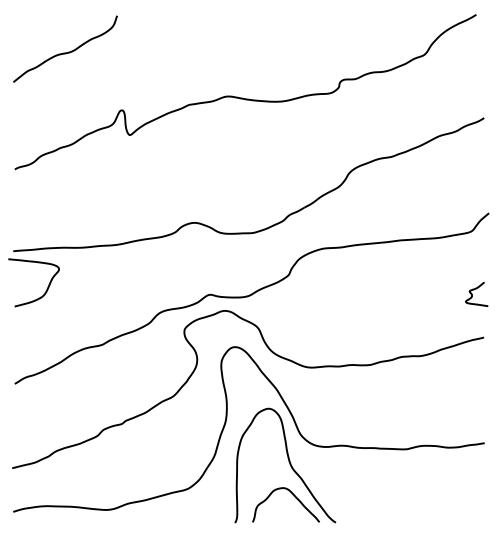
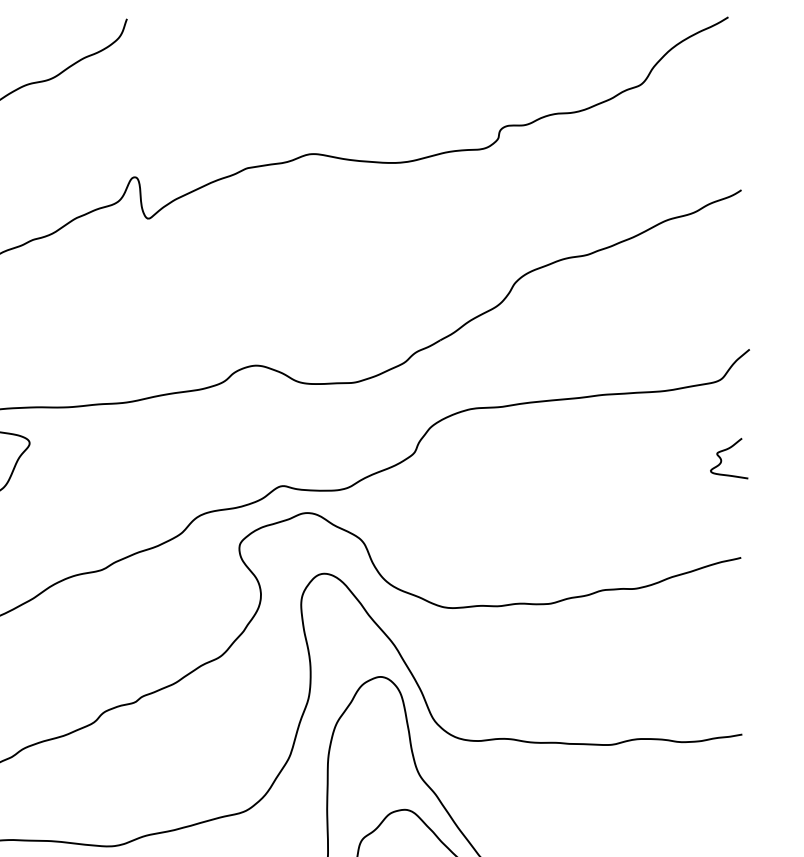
curve: (472, 294) -> (721, 458), moved

